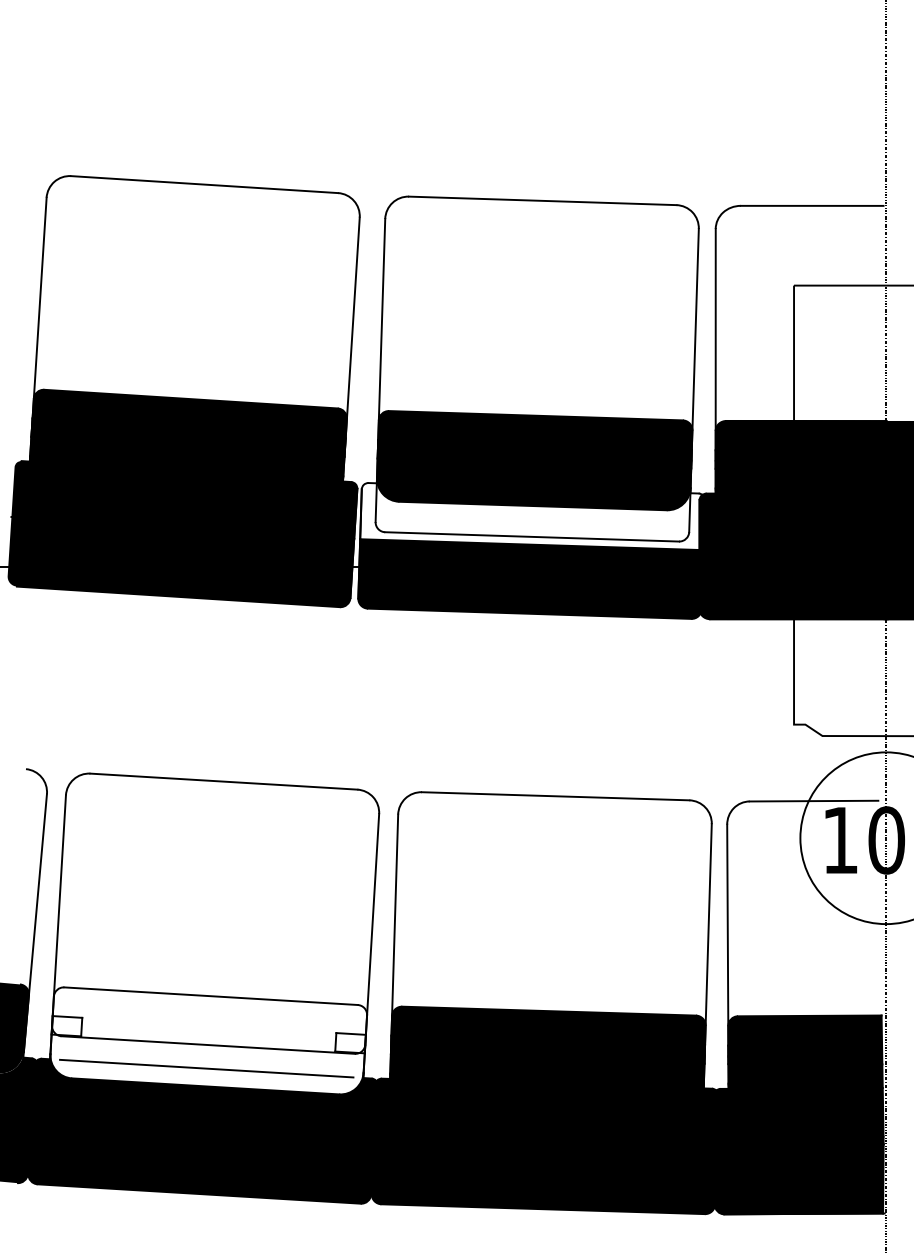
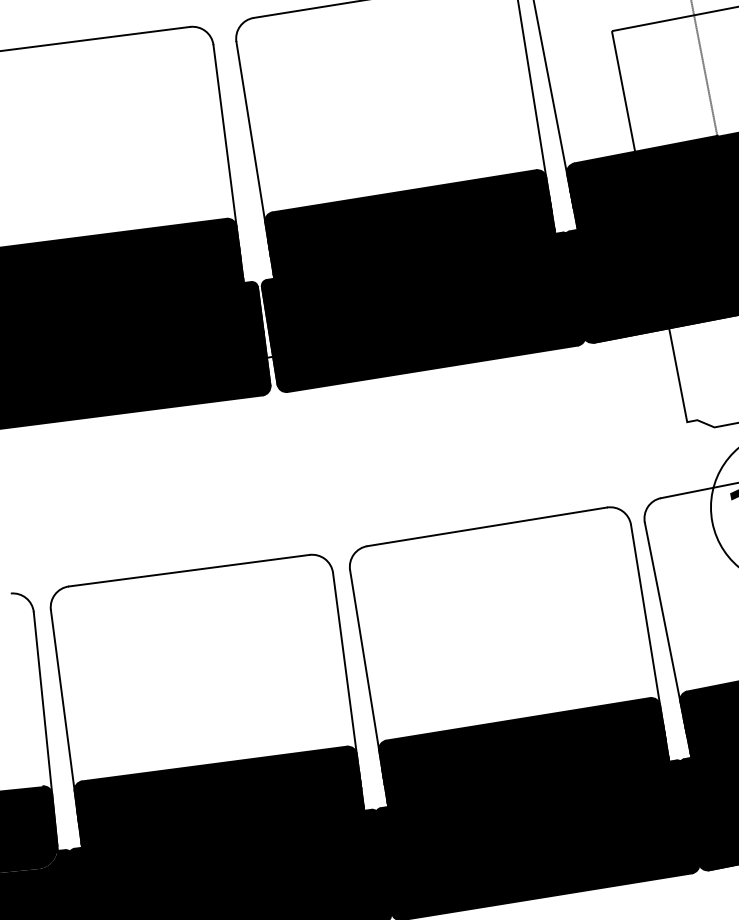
fill: (532, 513) -> (418, 278), added
fill: (208, 1040) -> (219, 803), added

